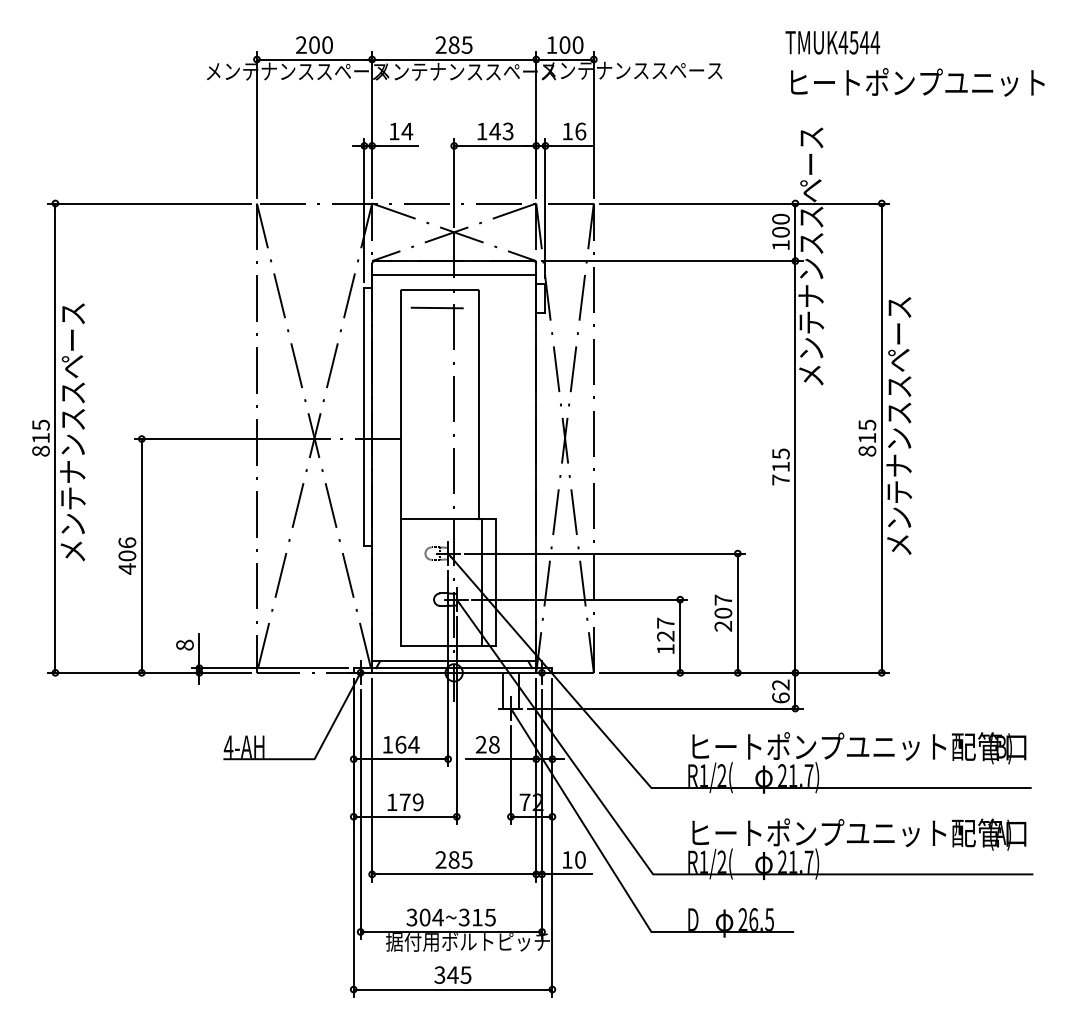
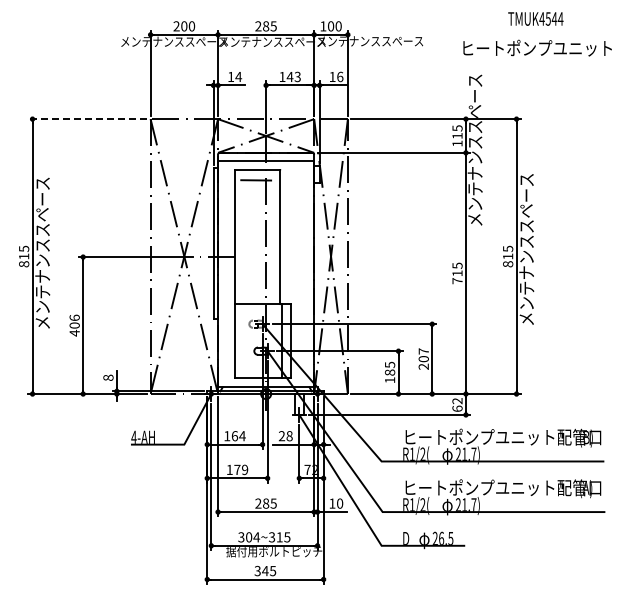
text: (832, 41) -> (535, 18), moved
line: (149, 204) -> (87, 119), solid -> dashed
text: (780, 226) -> (457, 132), 100 -> 115
text: (666, 629) -> (390, 368), 127 -> 185

